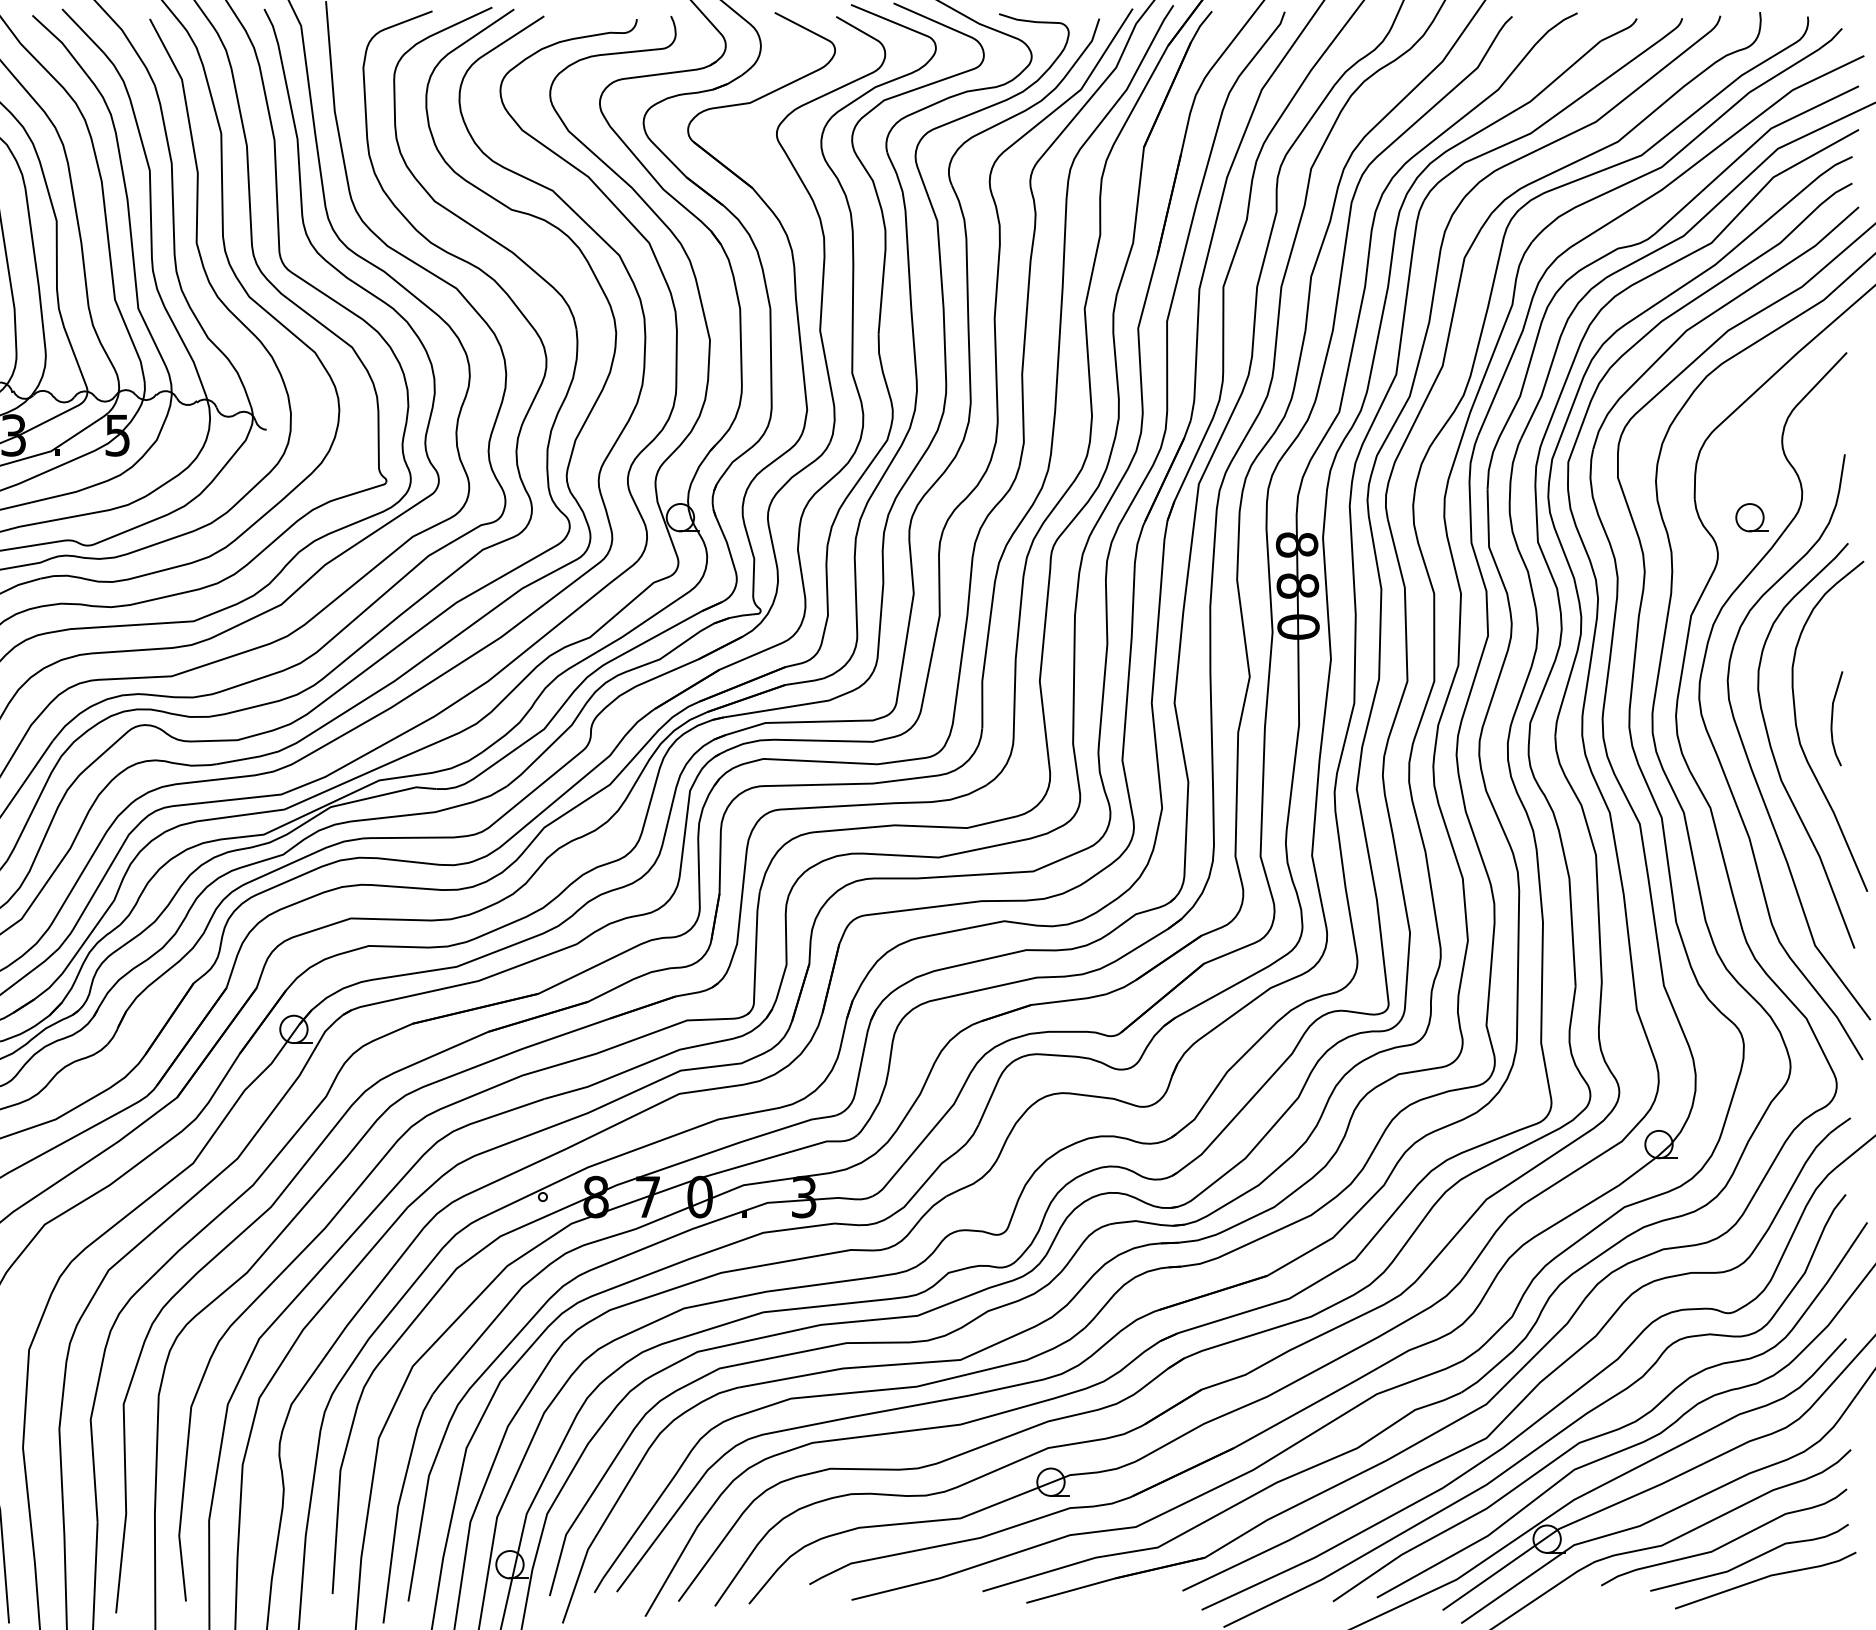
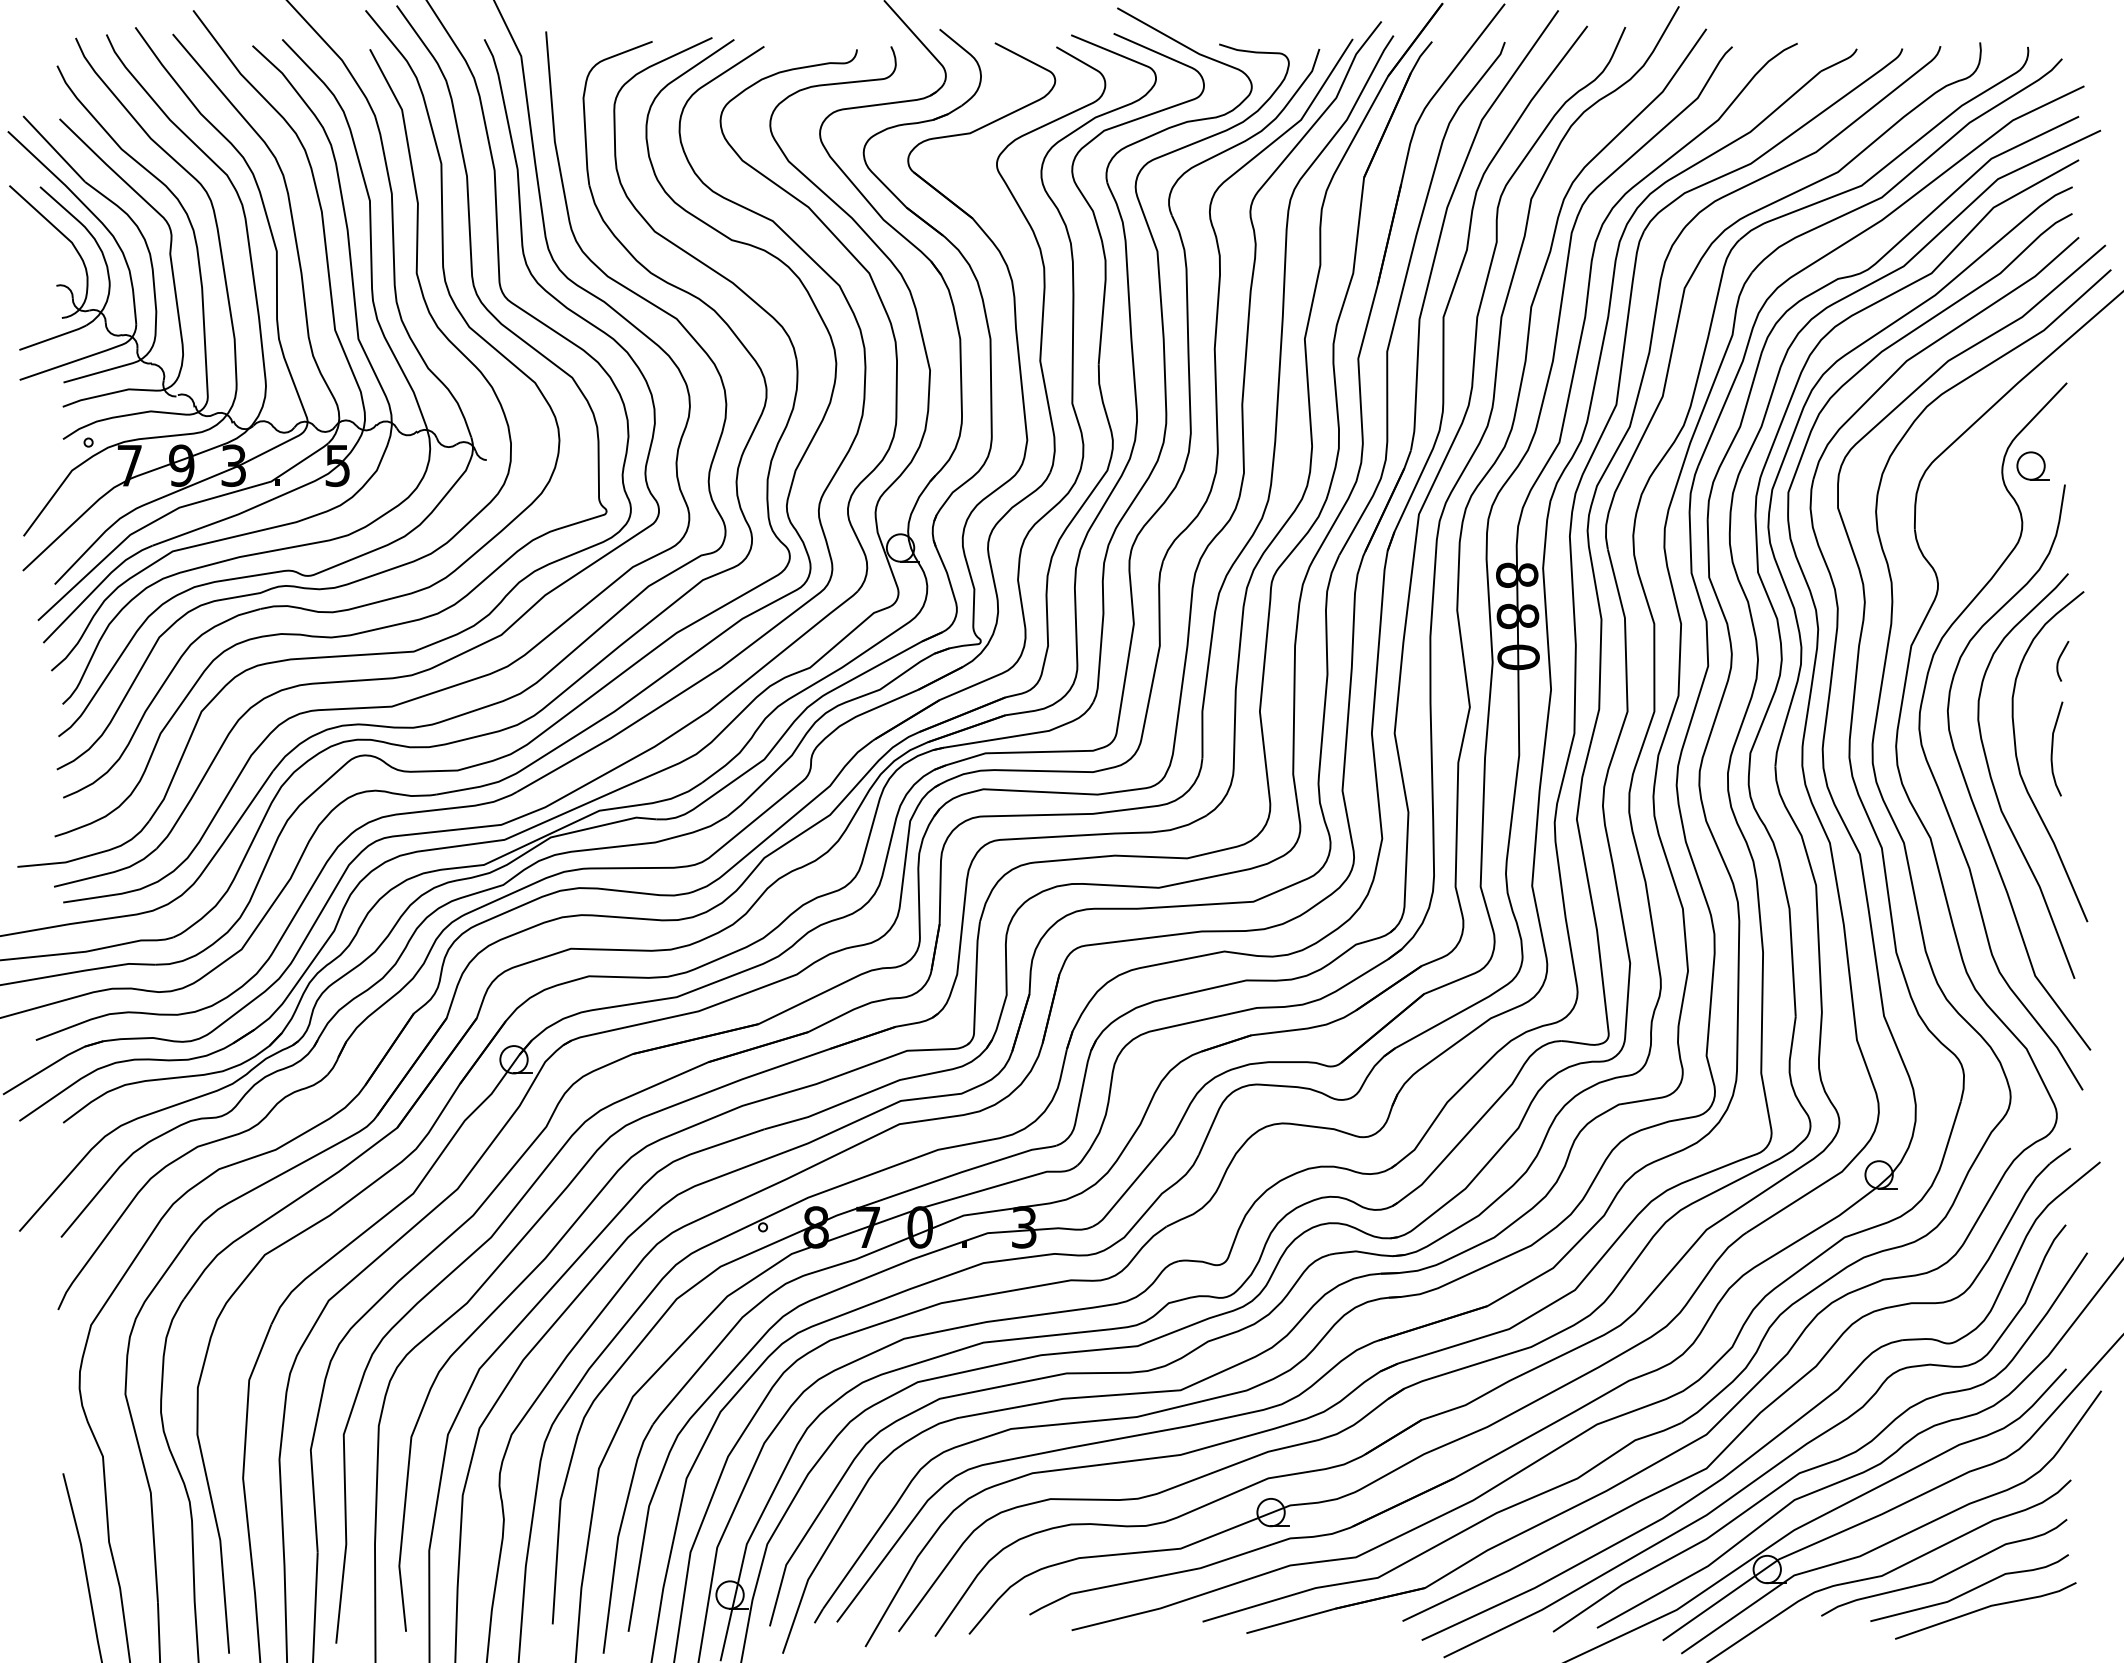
part: (1751, 517) -> (2032, 465), moved
curve: (1839, 631) -> (2059, 661), added

